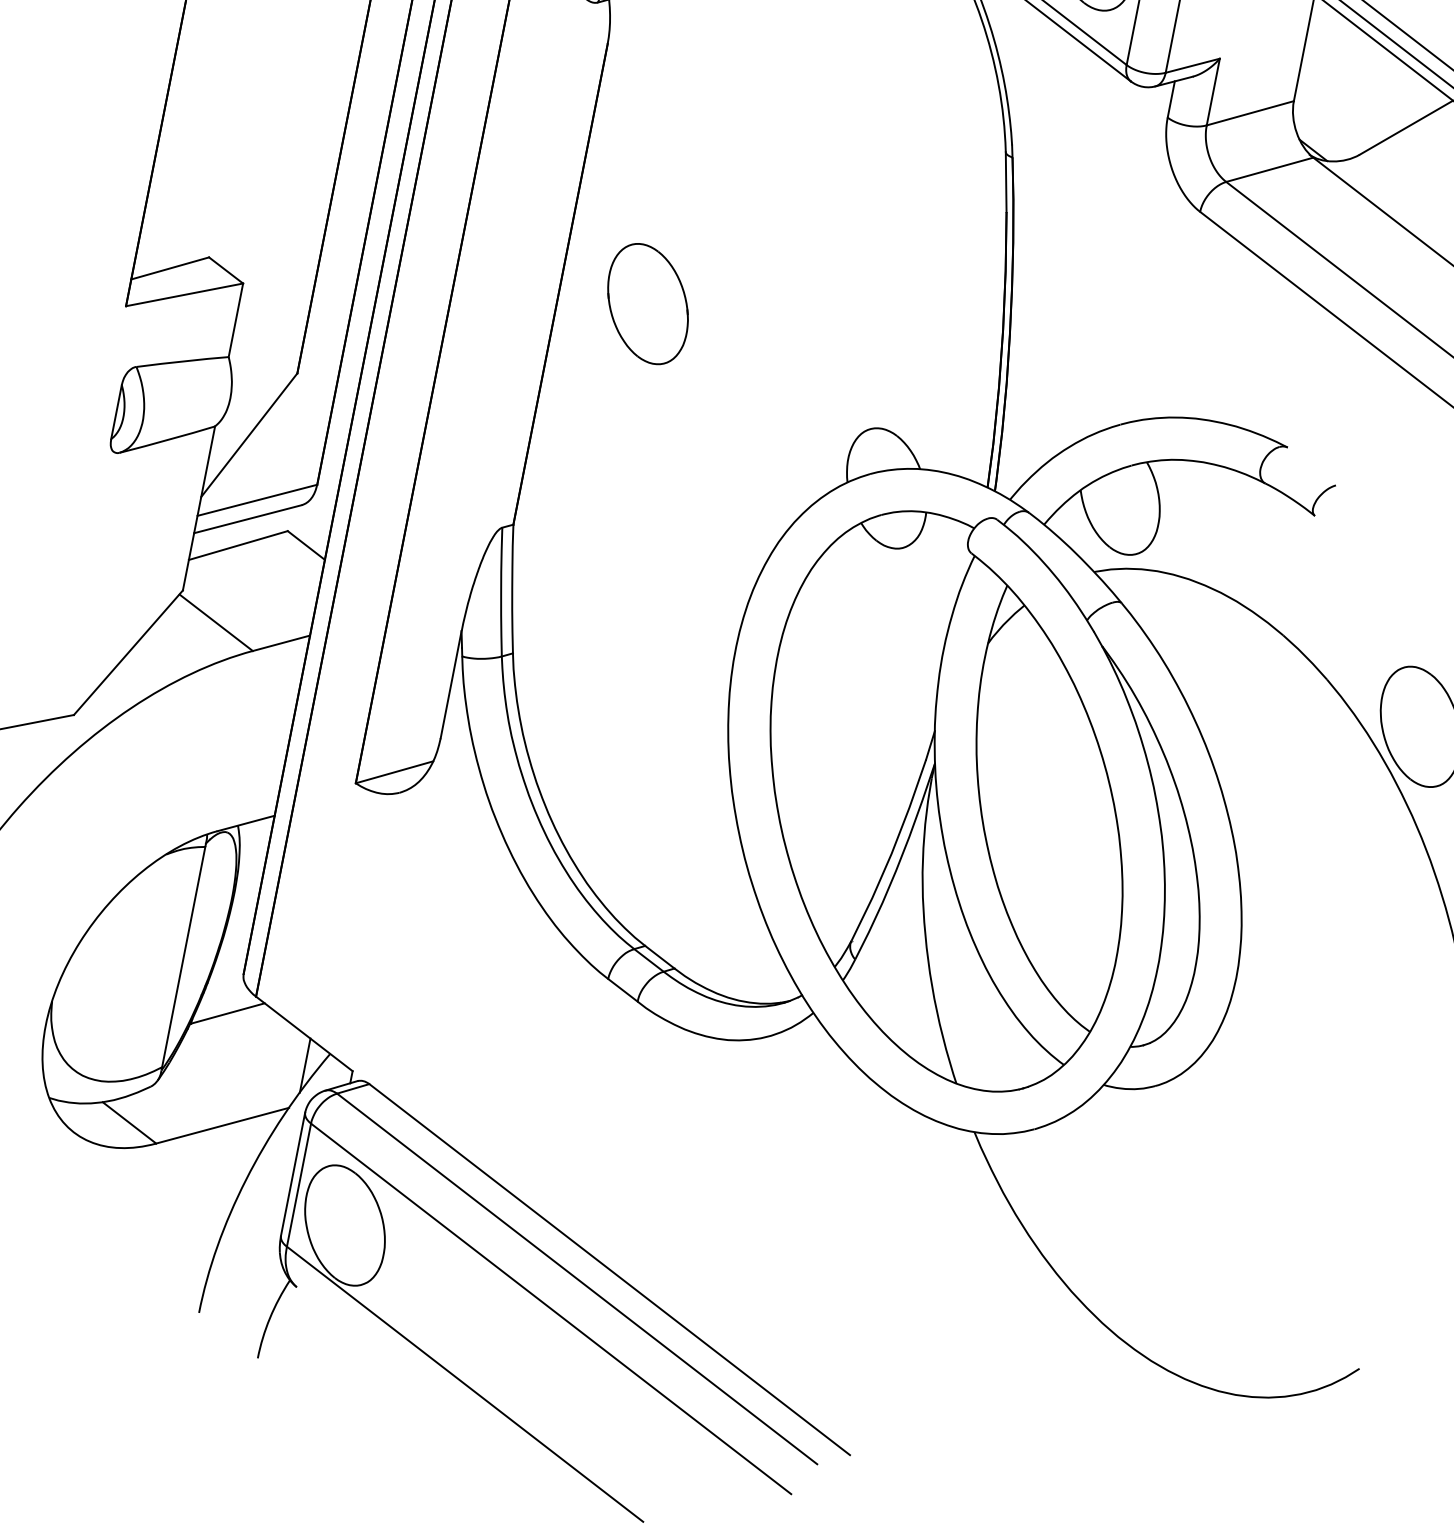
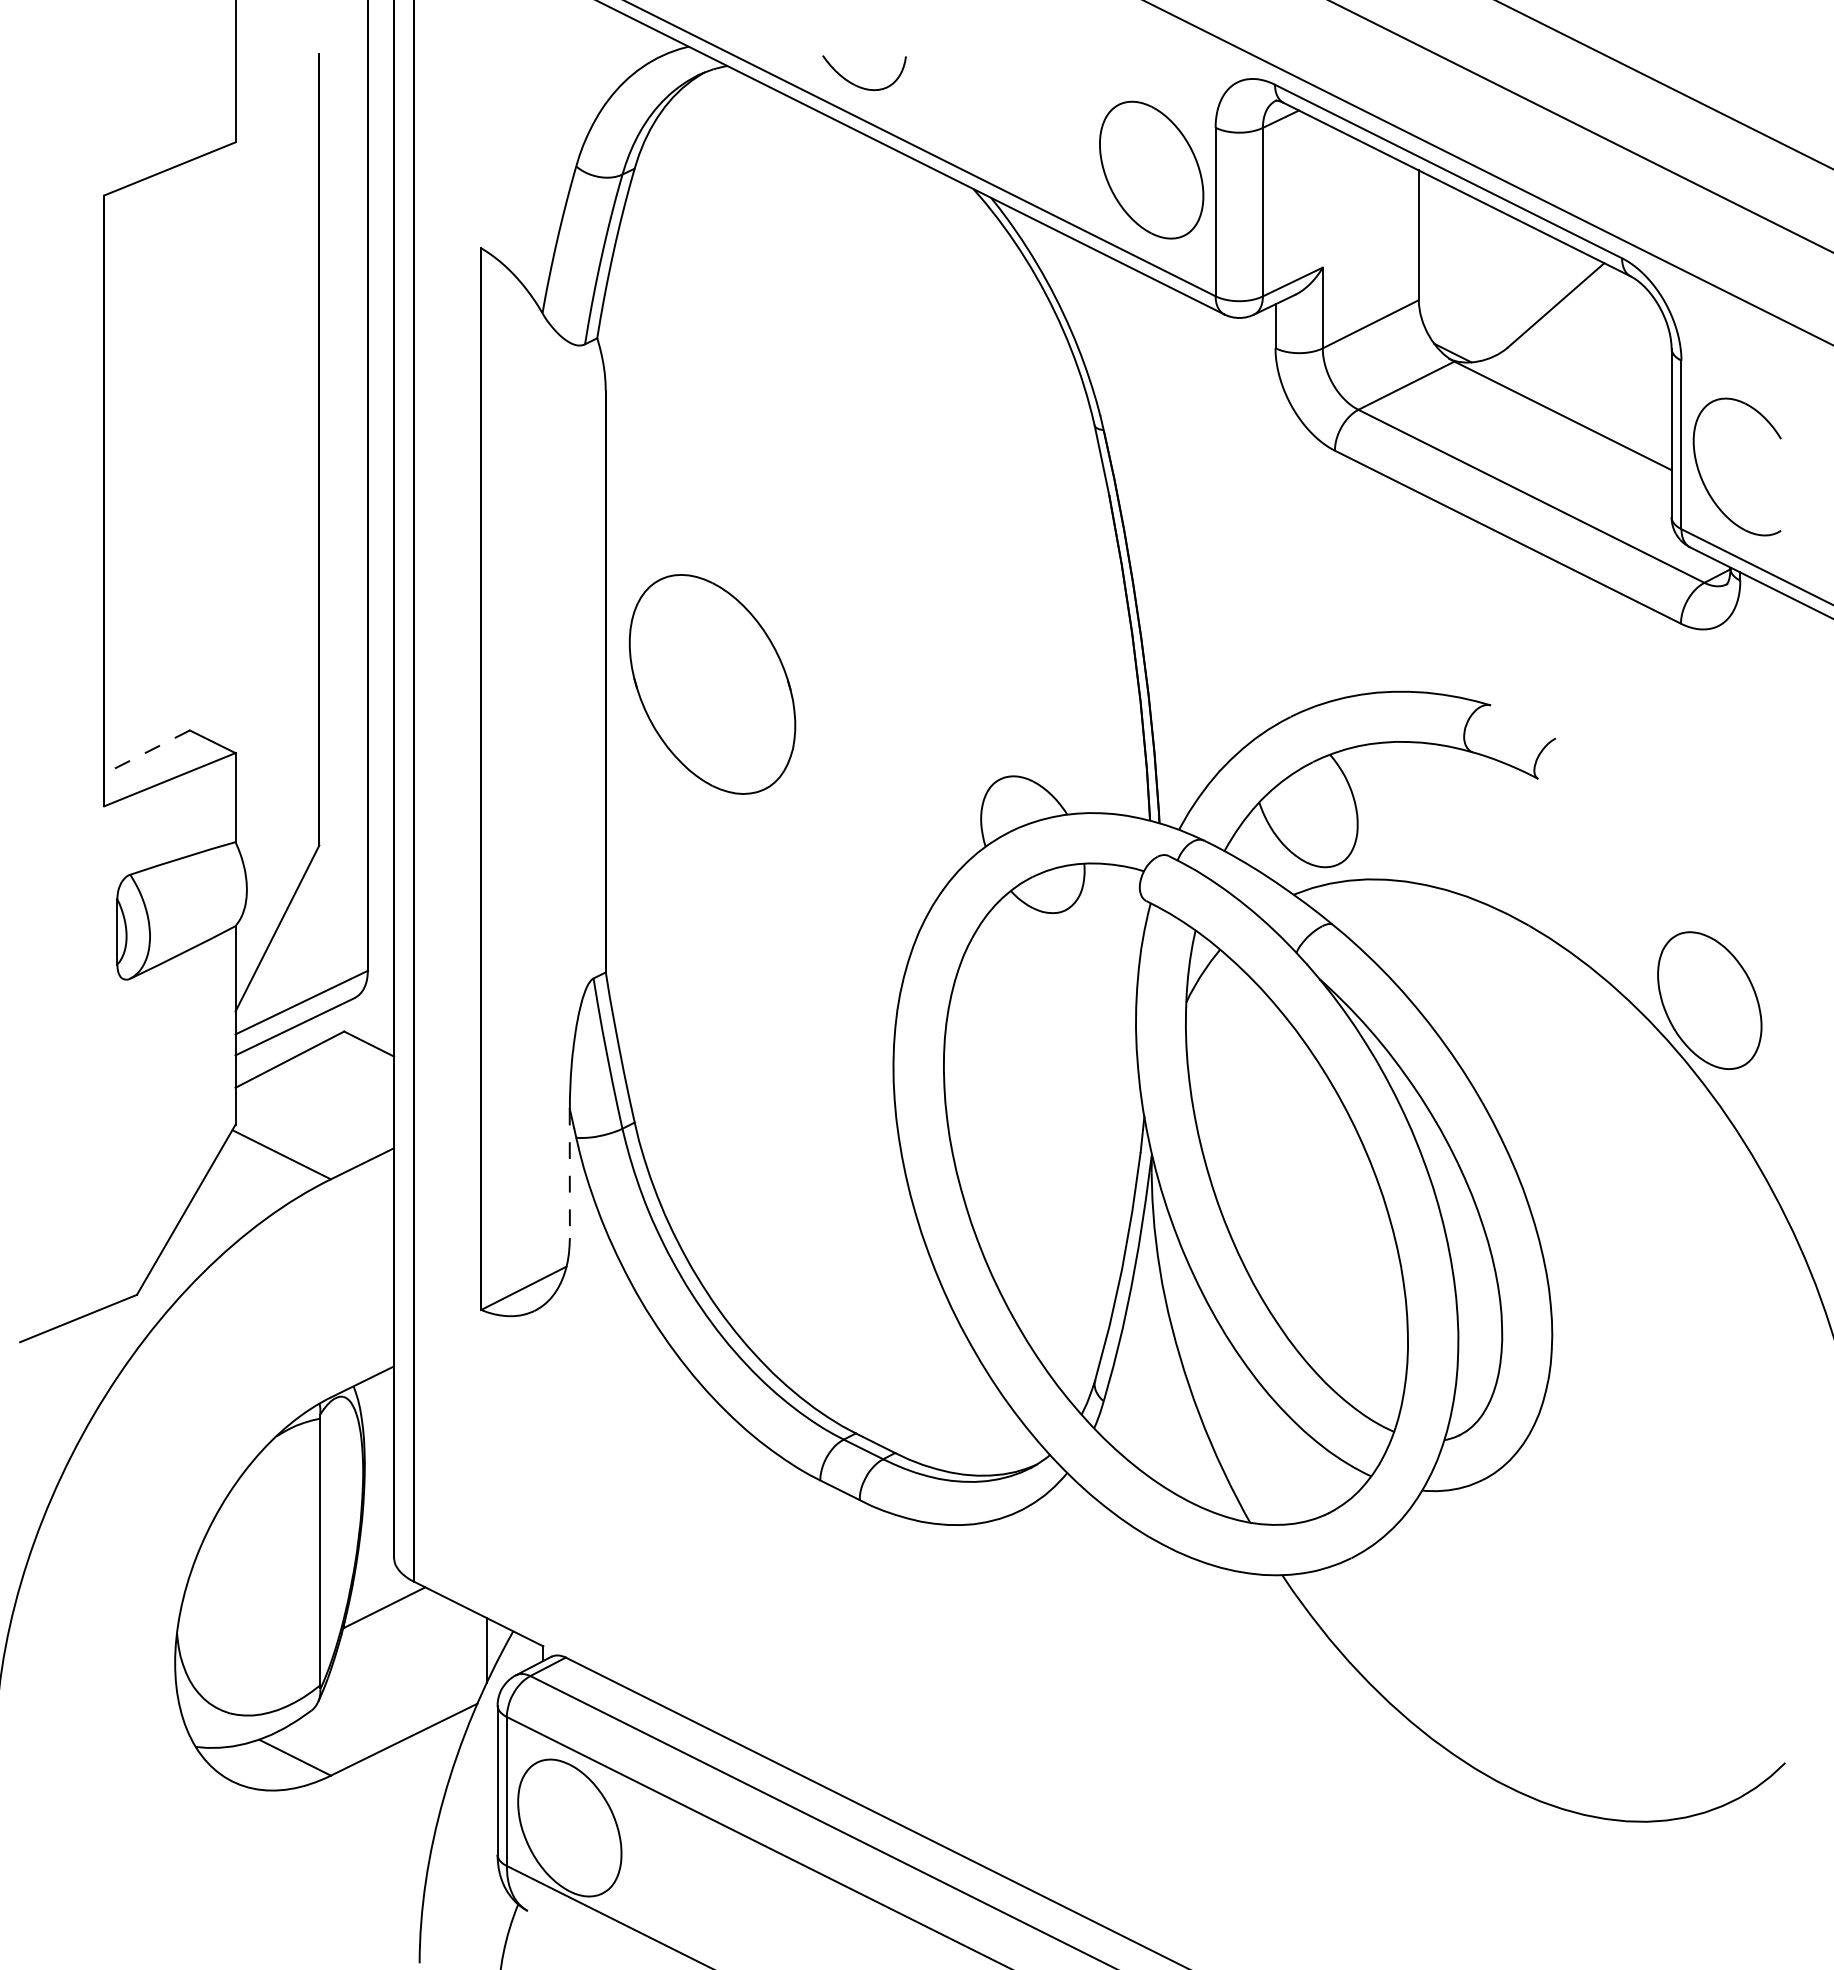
line: (169, 268) -> (146, 752), solid -> dashed
part: (647, 303) -> (711, 684), size x1.6
line: (450, 684) -> (569, 1173), solid -> dashed

